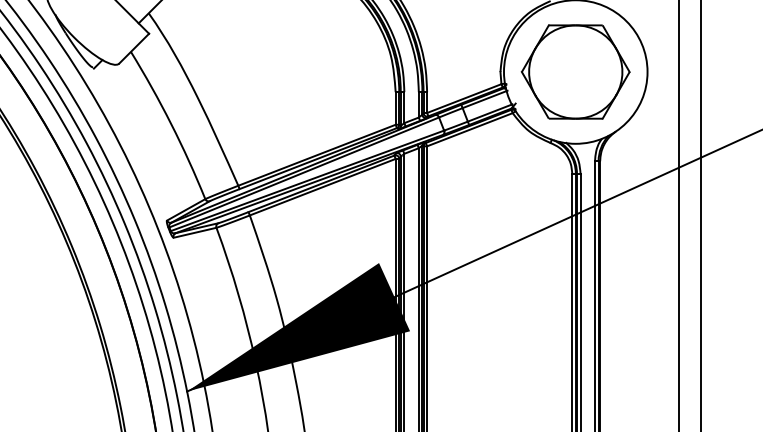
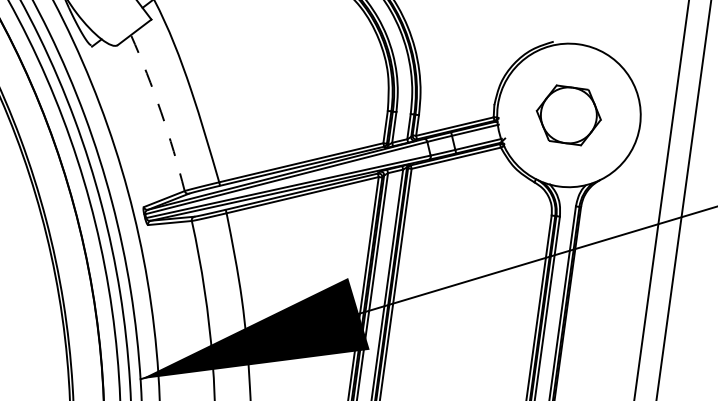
part: (575, 71) -> (568, 114), size x0.6
arc: (171, 123) -> (161, 111), solid -> dashed

